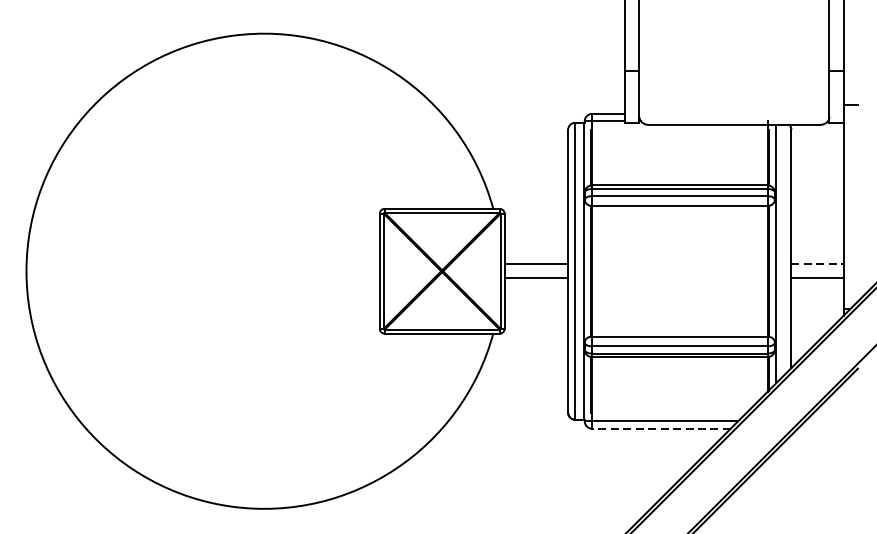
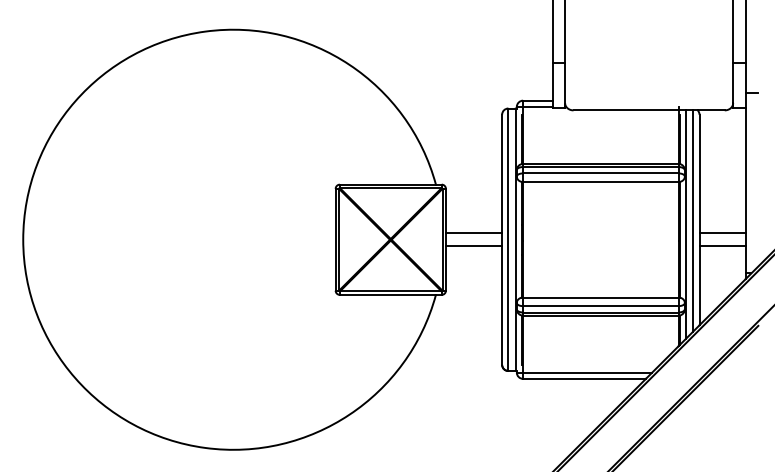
line: (784, 249) -> (693, 220), added
line: (818, 264) -> (723, 233), dashed -> solid
line: (661, 428) -> (584, 378), dashed -> solid

